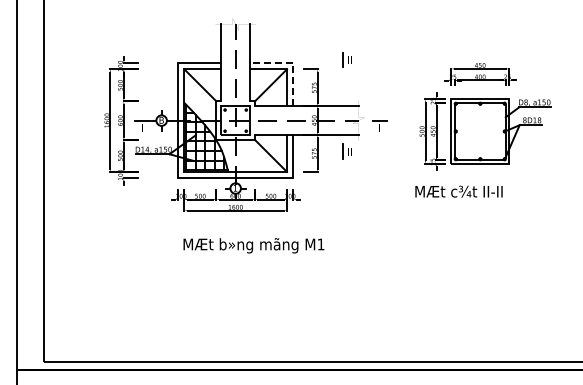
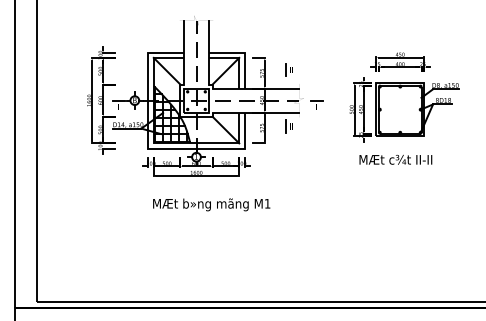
part: (346, 59) -> (288, 69), moved
line: (293, 62) -> (244, 52), dashed -> solid
text: (458, 191) -> (395, 159), moved

